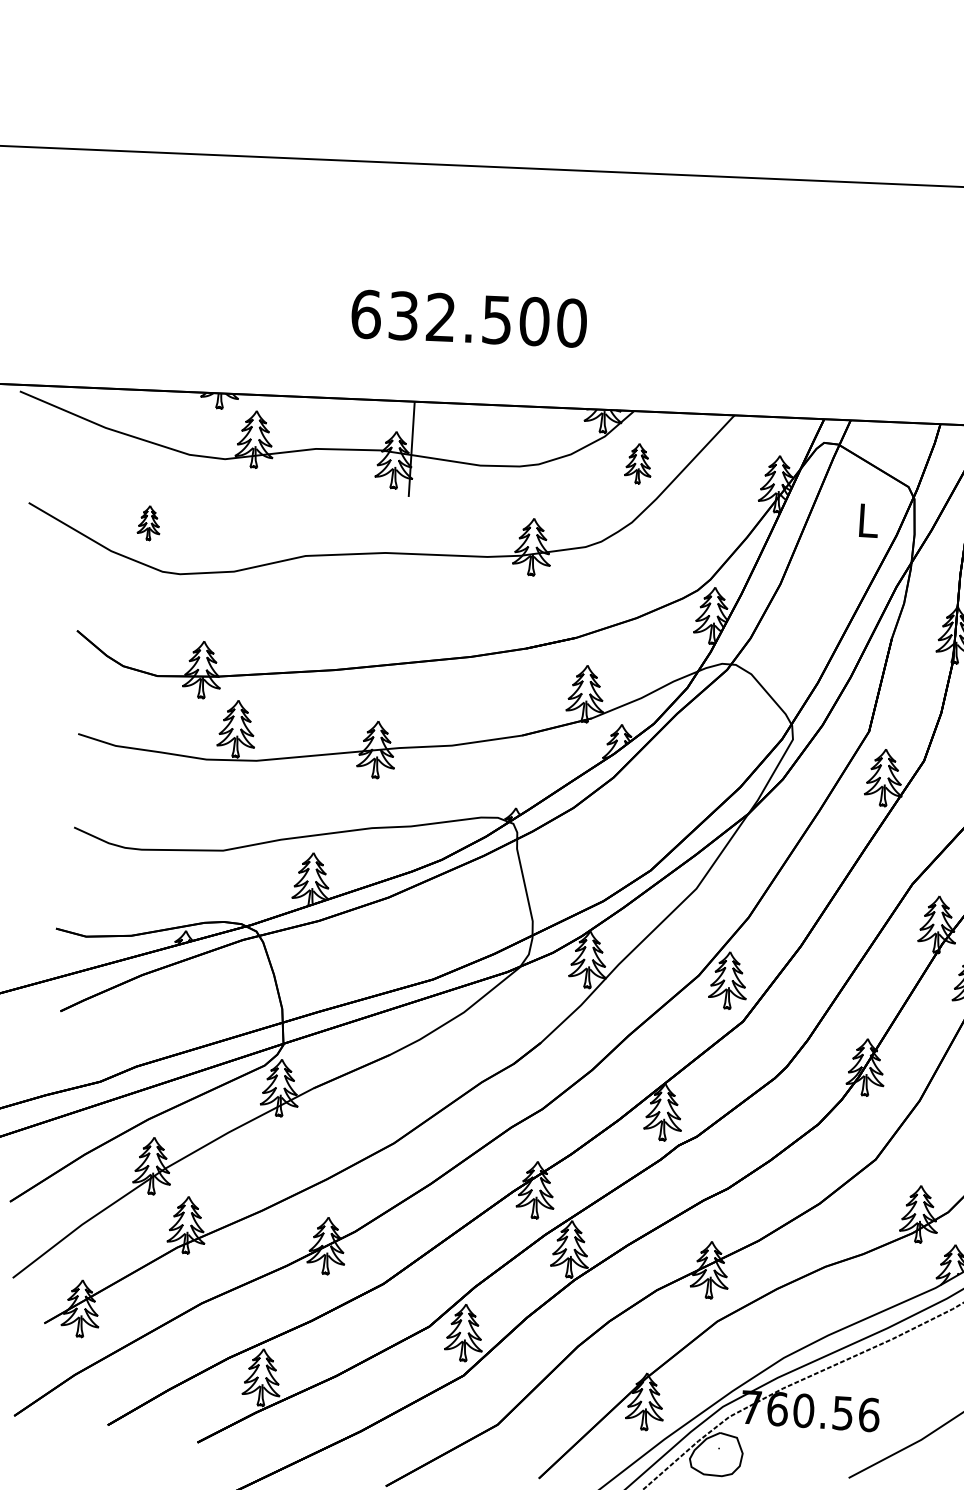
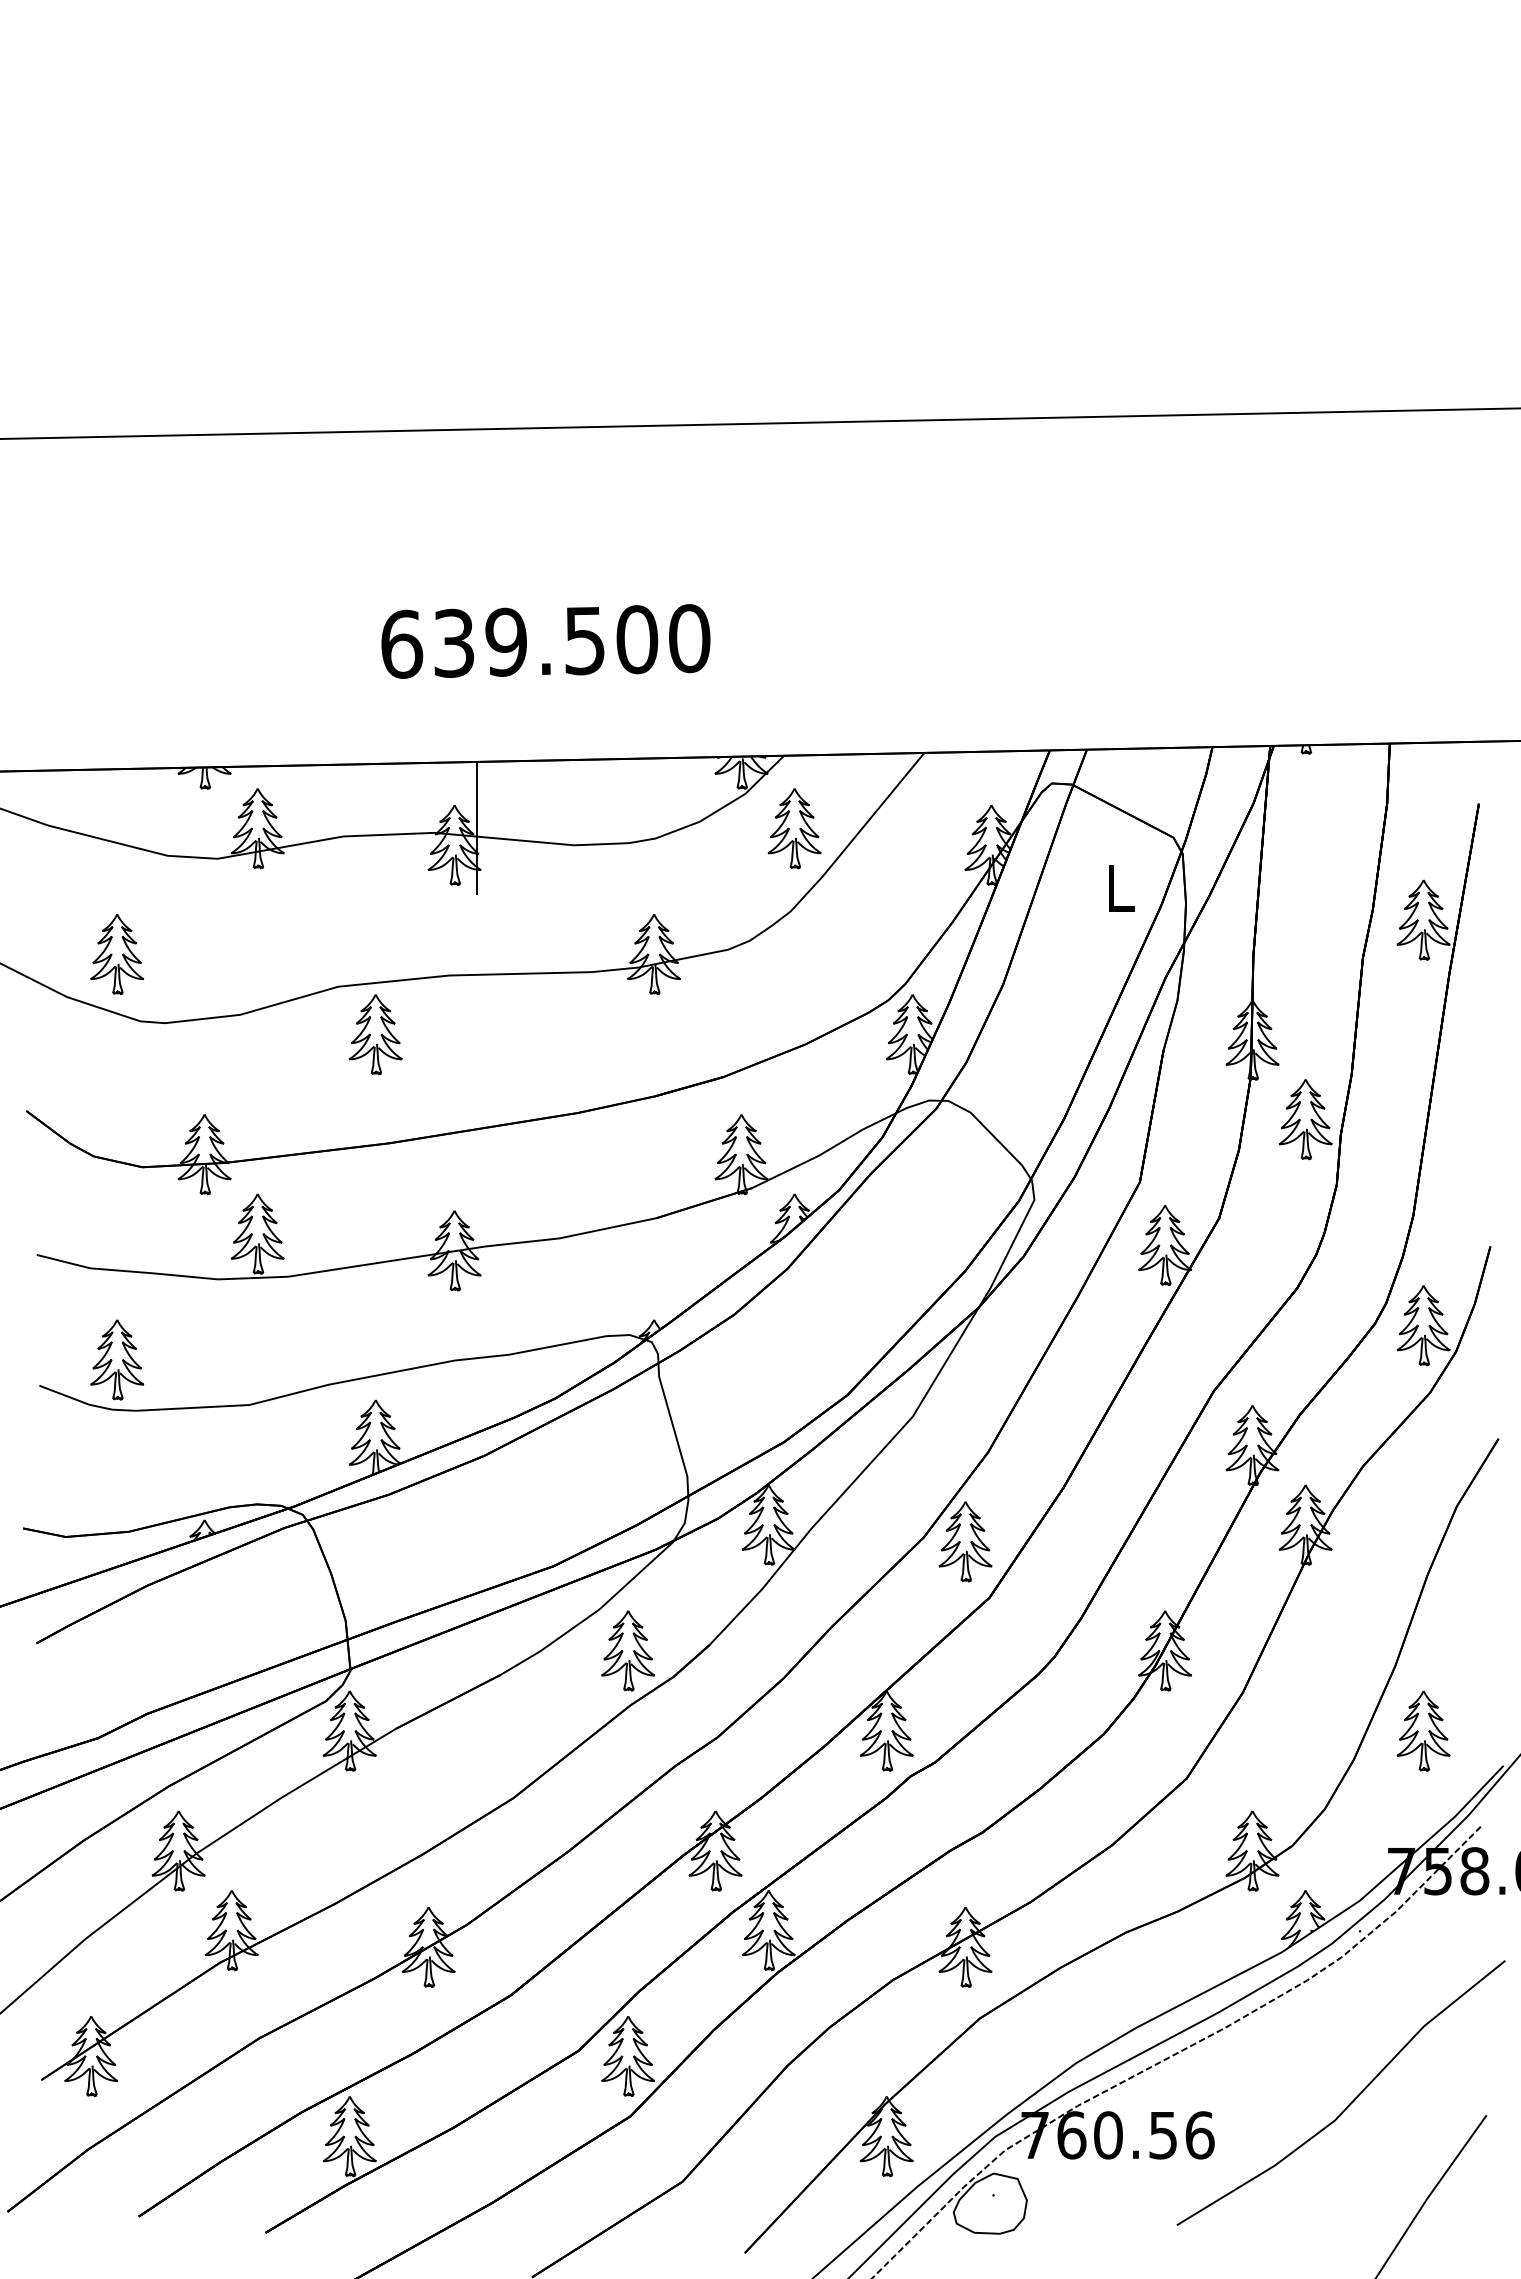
text: (440, 316) -> (505, 641), 632.500 -> 639.500
part: (638, 463) -> (794, 828), size x1.43
part: (149, 523) -> (117, 954), size x1.67
part: (329, 591) -> (375, 1034), added
part: (131, 812) -> (117, 1359), added
part: (482, 1042) -> (627, 1650), added

